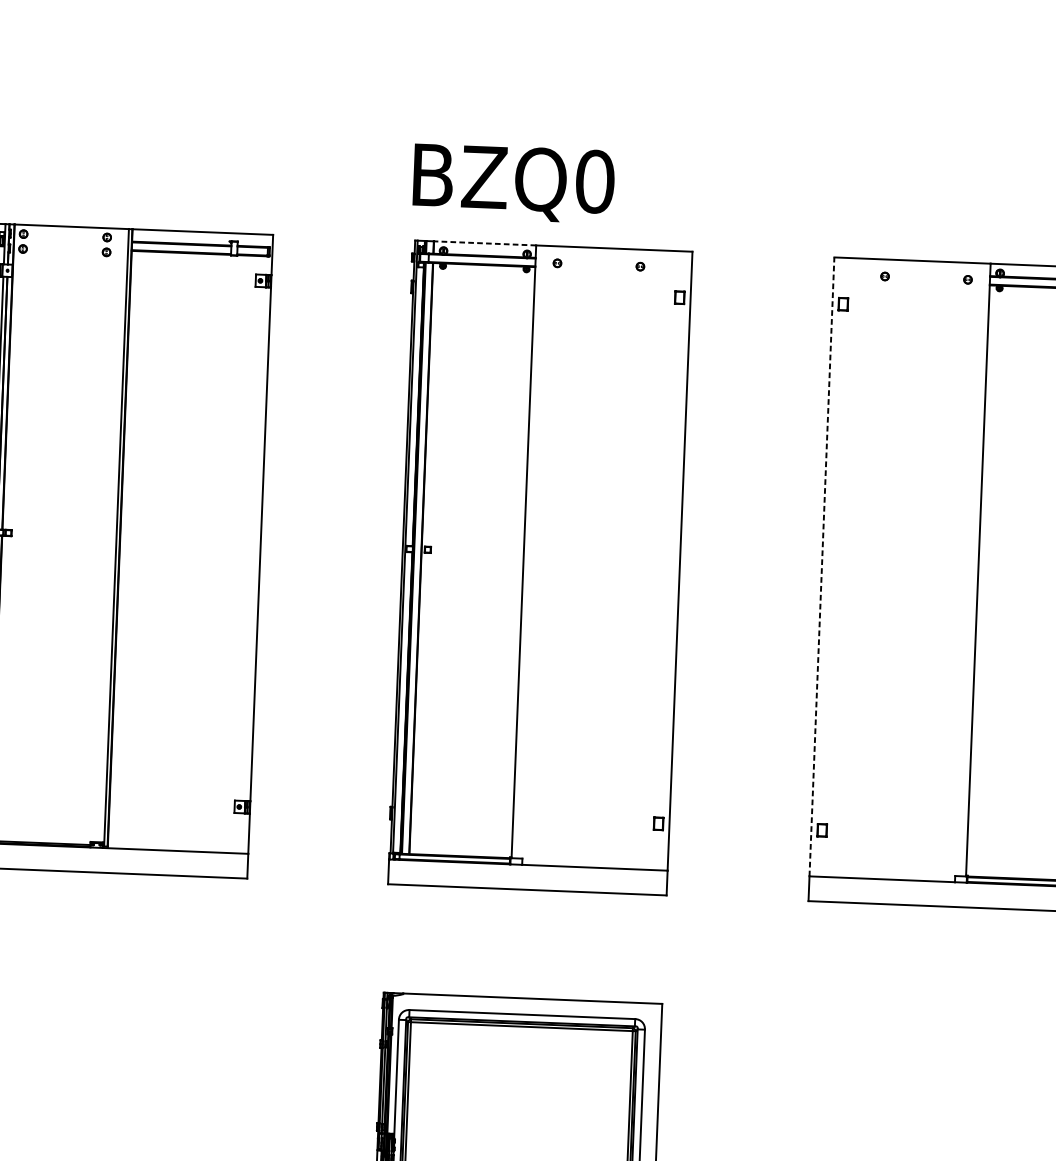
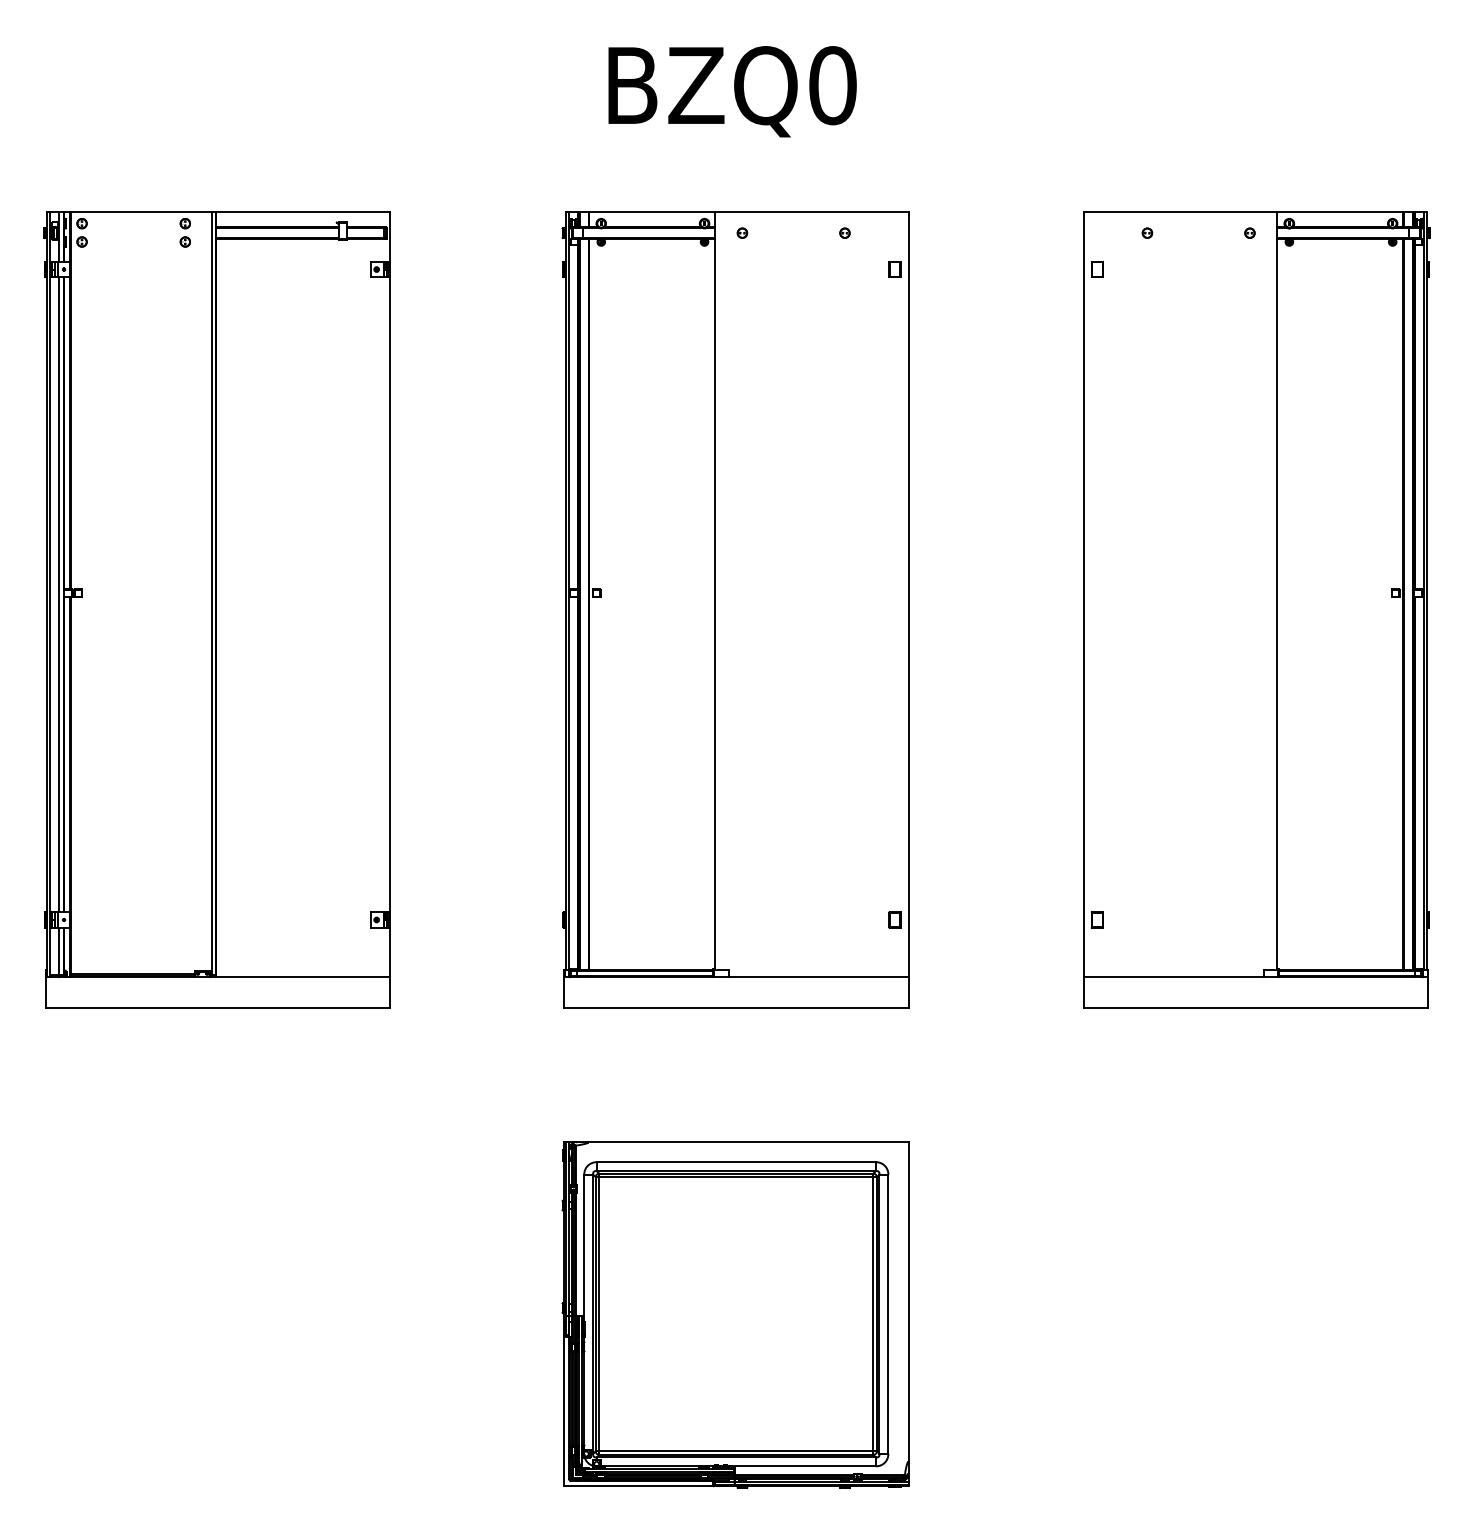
text: (513, 183) -> (732, 91), moved
line: (484, 243) -> (651, 212), dashed -> solid
line: (821, 566) -> (1083, 594), dashed -> solid

